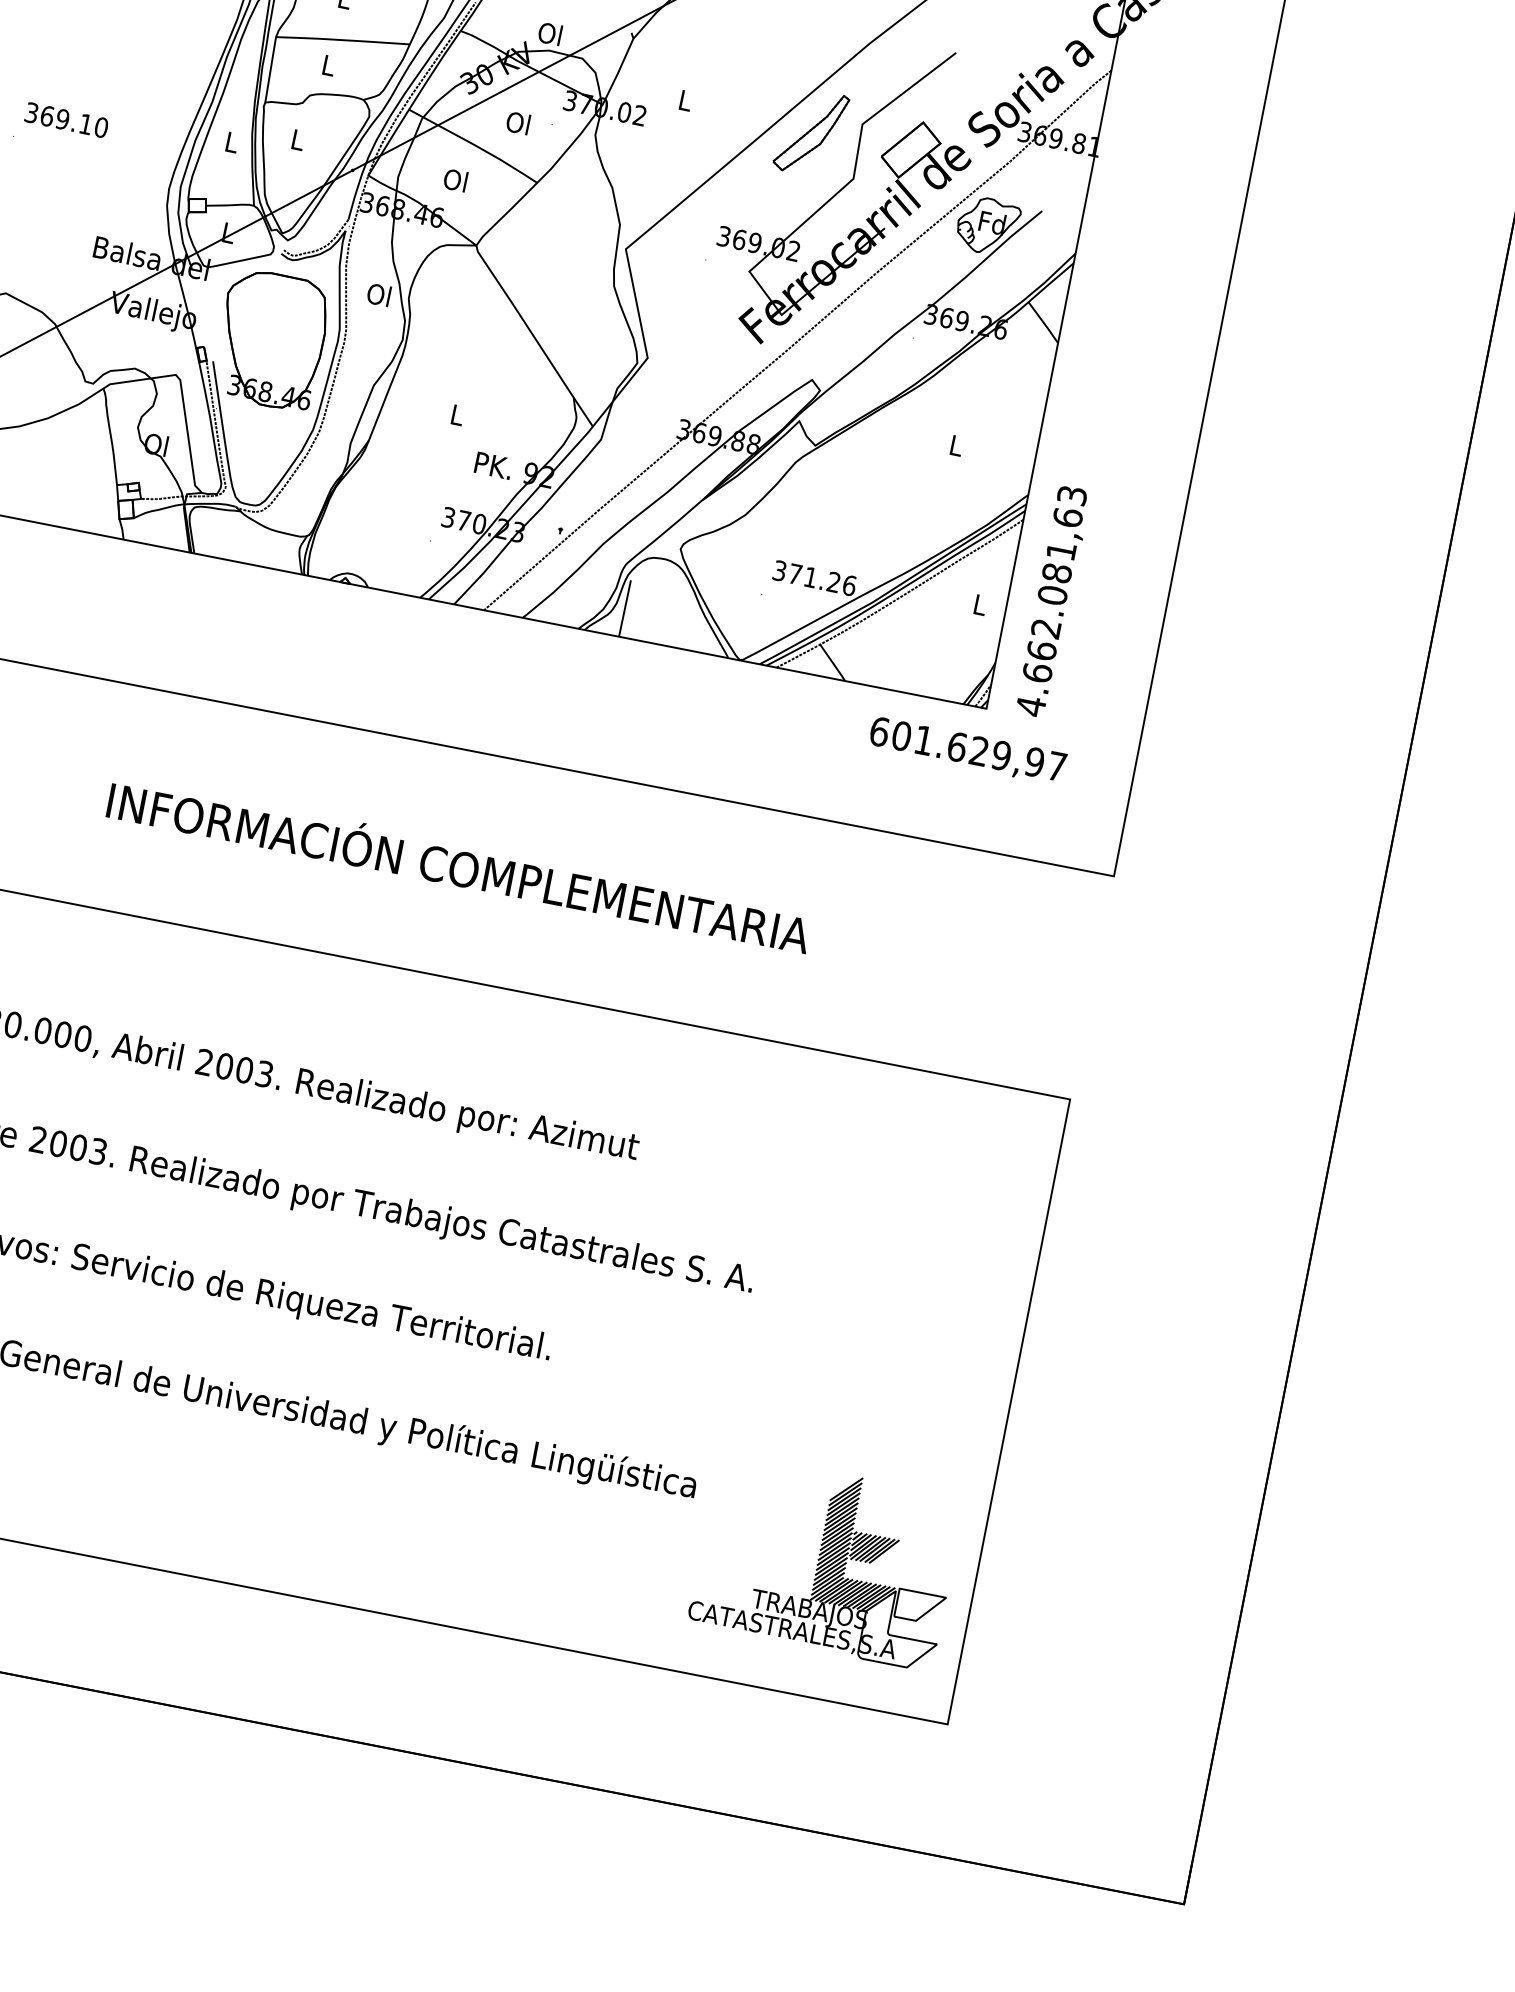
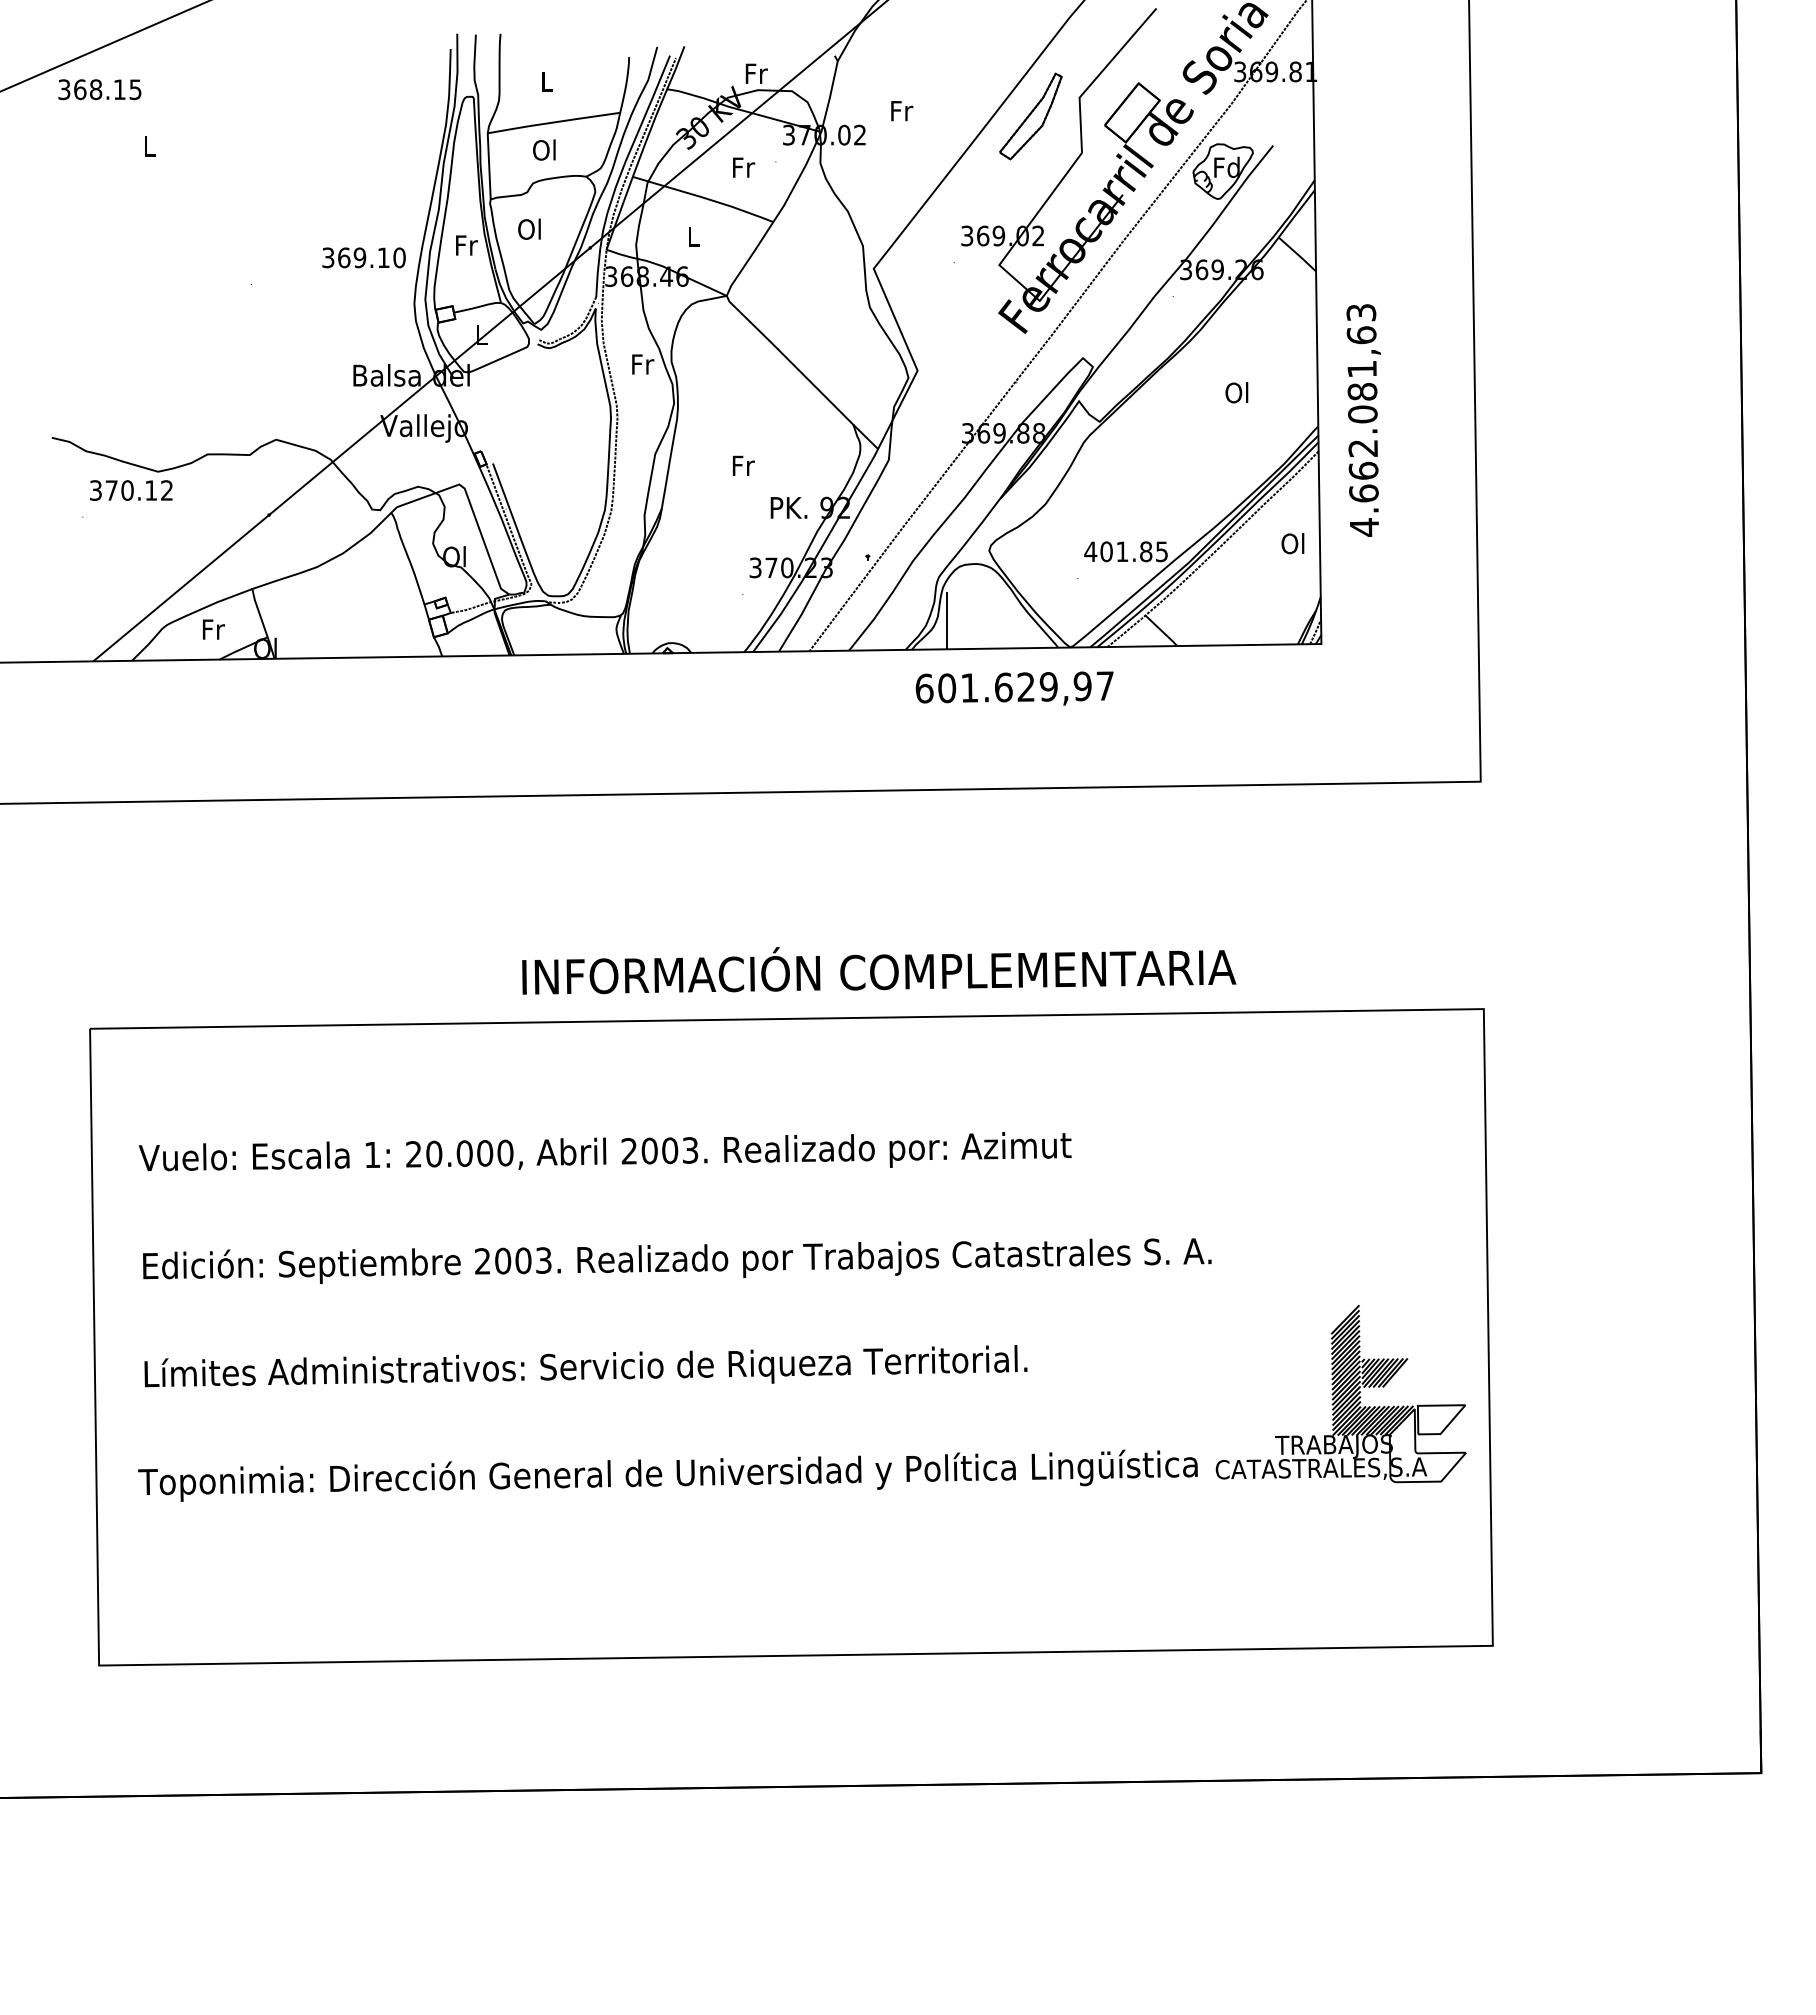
text: (550, 33) -> (755, 73), Ol -> Fr
text: (328, 64) -> (544, 149), L -> Ol
text: (686, 101) -> (902, 111), L -> Fr
text: (66, 119) -> (363, 257), moved
text: (519, 123) -> (743, 167), Ol -> Fr
text: (297, 138) -> (529, 228), L -> Ol
text: (233, 142) -> (467, 245), L -> Fr
text: (455, 179) -> (692, 235), Ol -> L
text: (380, 294) -> (642, 363), Ol -> Fr
part: (270, 339) -> (544, 430), removed
text: (457, 414) -> (743, 465), L -> Fr
text: (955, 445) -> (1236, 392), L -> Ol
text: (814, 578) -> (1126, 551), 371.26 -> 401.85
text: (1052, 601) -> (1363, 420), moved
text: (978, 604) -> (1292, 543), L -> Ol
text: (967, 750) -> (1014, 688), moved
text: (459, 867) -> (879, 970), moved
part: (826, 1560) -> (1340, 1393), moved

